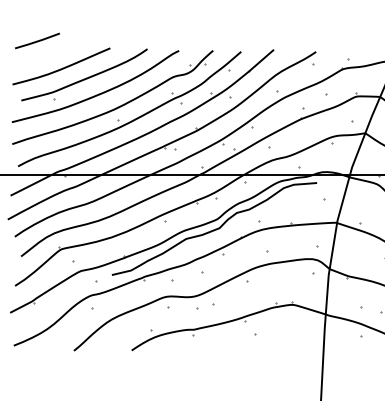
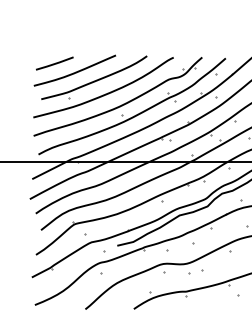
line: (37, 40) -> (54, 63), moved

